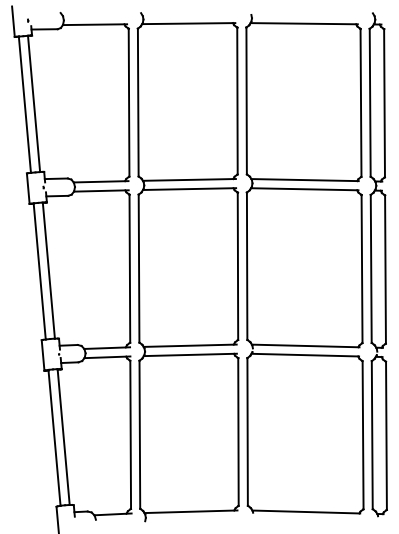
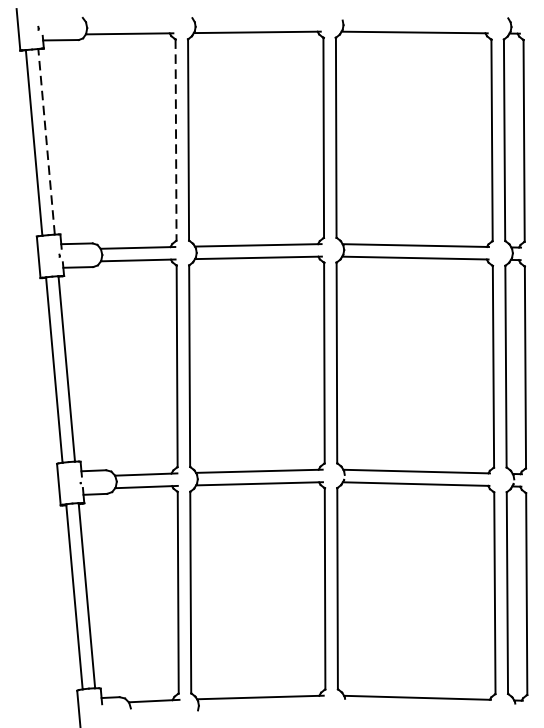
line: (129, 102) -> (176, 139), solid -> dashed
line: (34, 103) -> (47, 141), solid -> dashed

